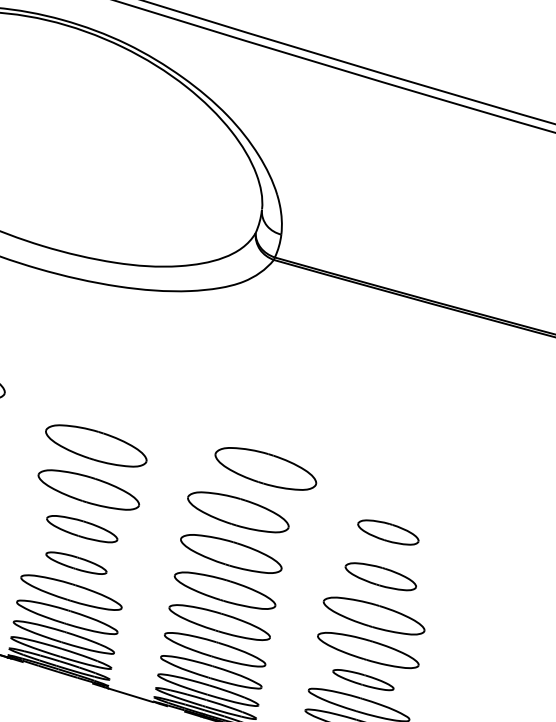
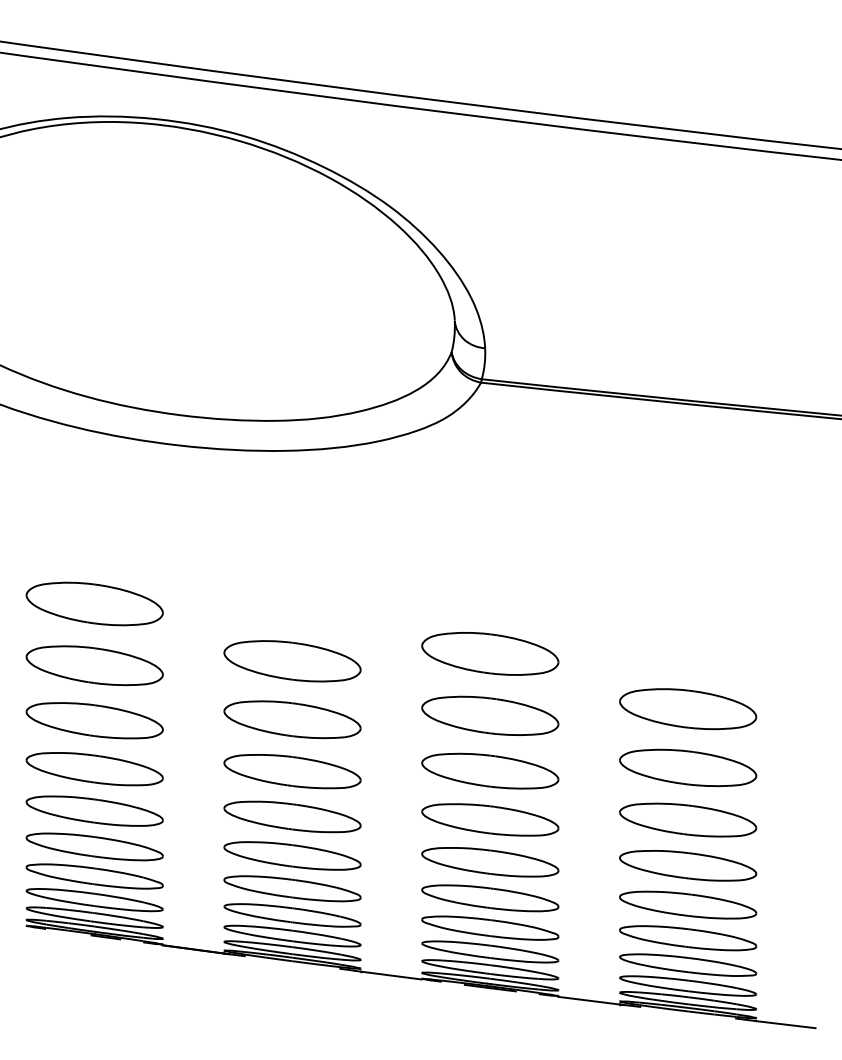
part: (266, 468) -> (490, 653), moved
part: (82, 528) -> (292, 771), size x1.43
part: (388, 532) -> (688, 709), size x1.67
part: (76, 562) -> (292, 816), size x1.67
part: (381, 576) -> (688, 767), size x1.43
part: (363, 679) -> (688, 904), size x1.67

